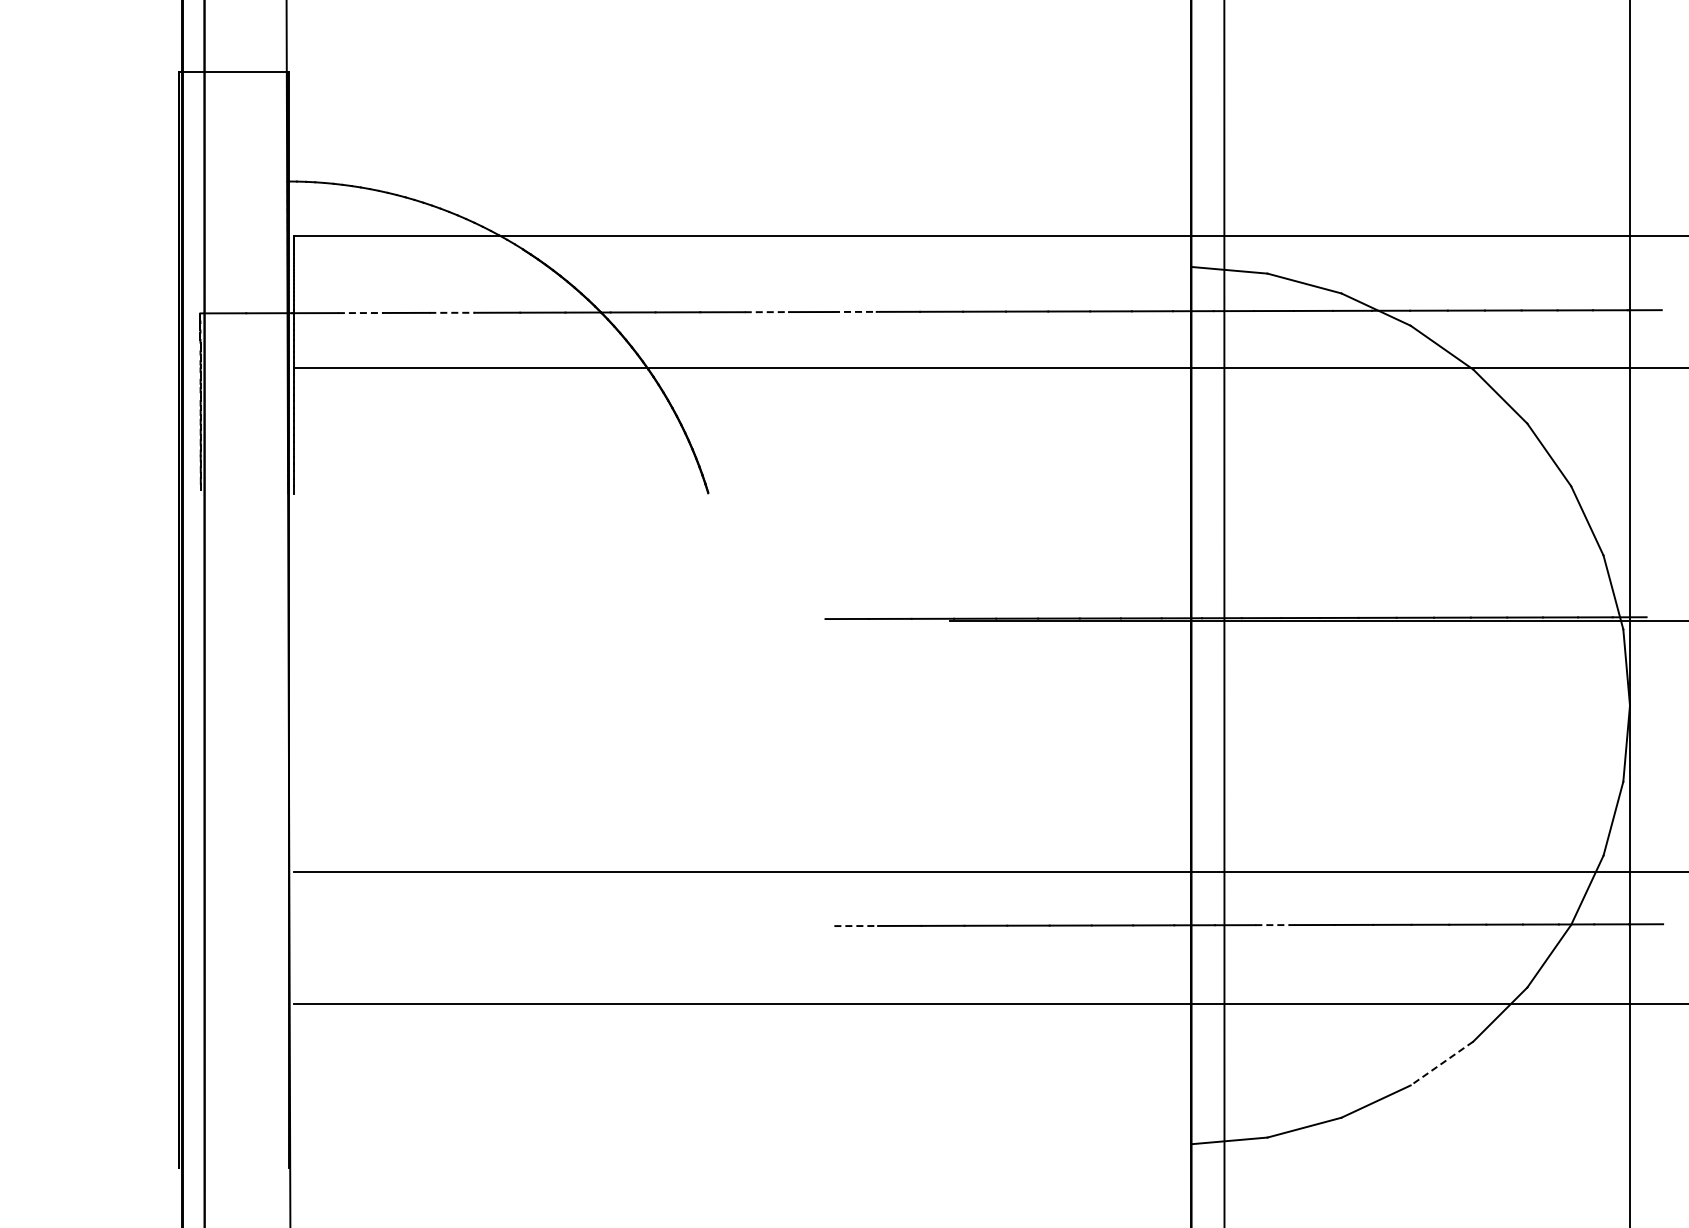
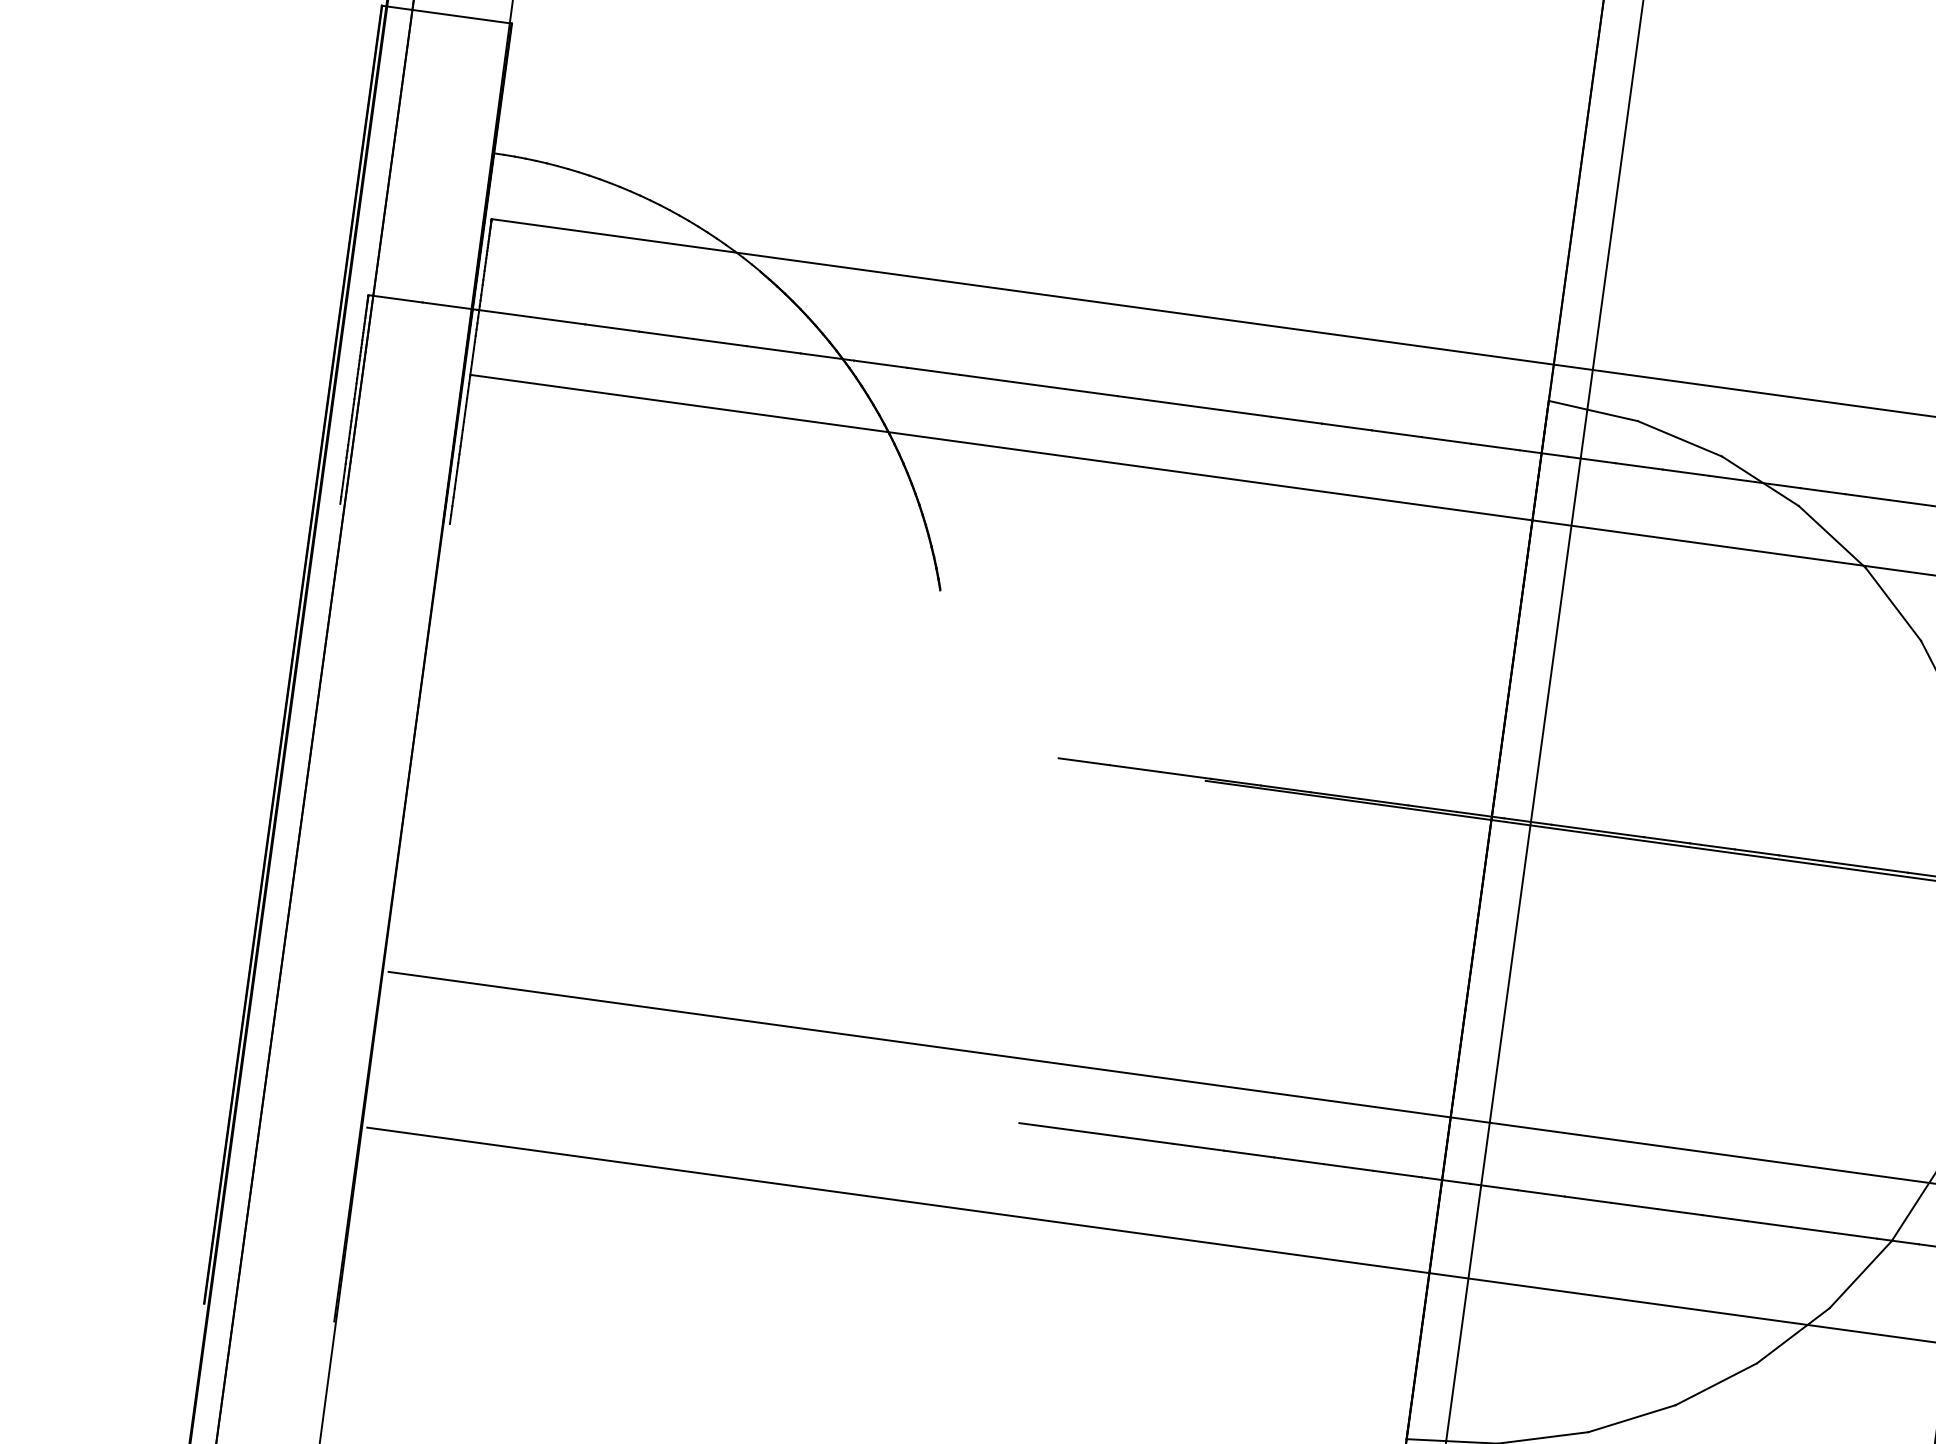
line: (854, 311) -> (1142, 398), dashed -> solid
line: (452, 312) -> (666, 334), dashed -> solid
line: (767, 312) -> (1039, 386), dashed -> solid
line: (360, 313) -> (557, 321), dashed -> solid
line: (1275, 925) -> (1541, 1193), dashed -> solid
line: (856, 926) -> (1045, 1127), dashed -> solid
line: (1441, 1063) -> (1715, 1384), dashed -> solid

